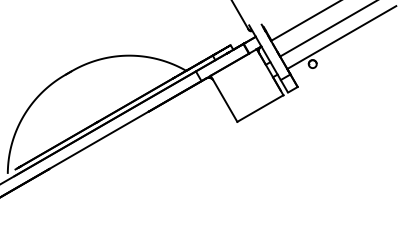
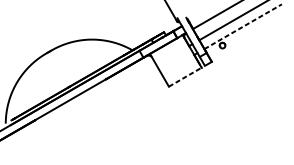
line: (341, 37) -> (242, 26), solid -> dashed
line: (260, 108) -> (185, 77), solid -> dashed

